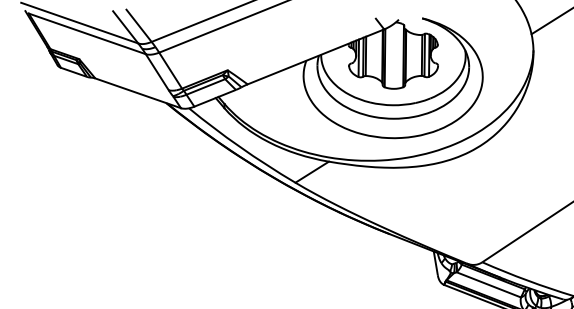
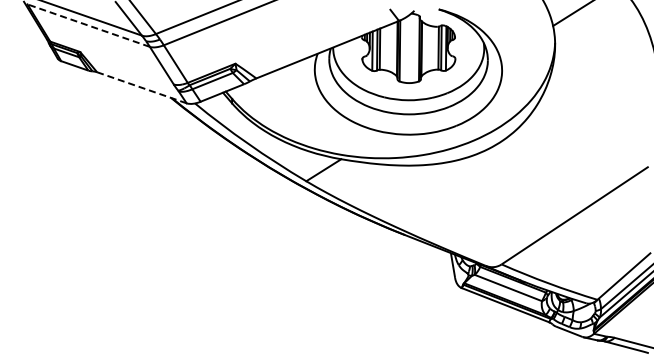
line: (87, 33) -> (88, 25), solid -> dashed
line: (138, 93) -> (142, 87), solid -> dashed

